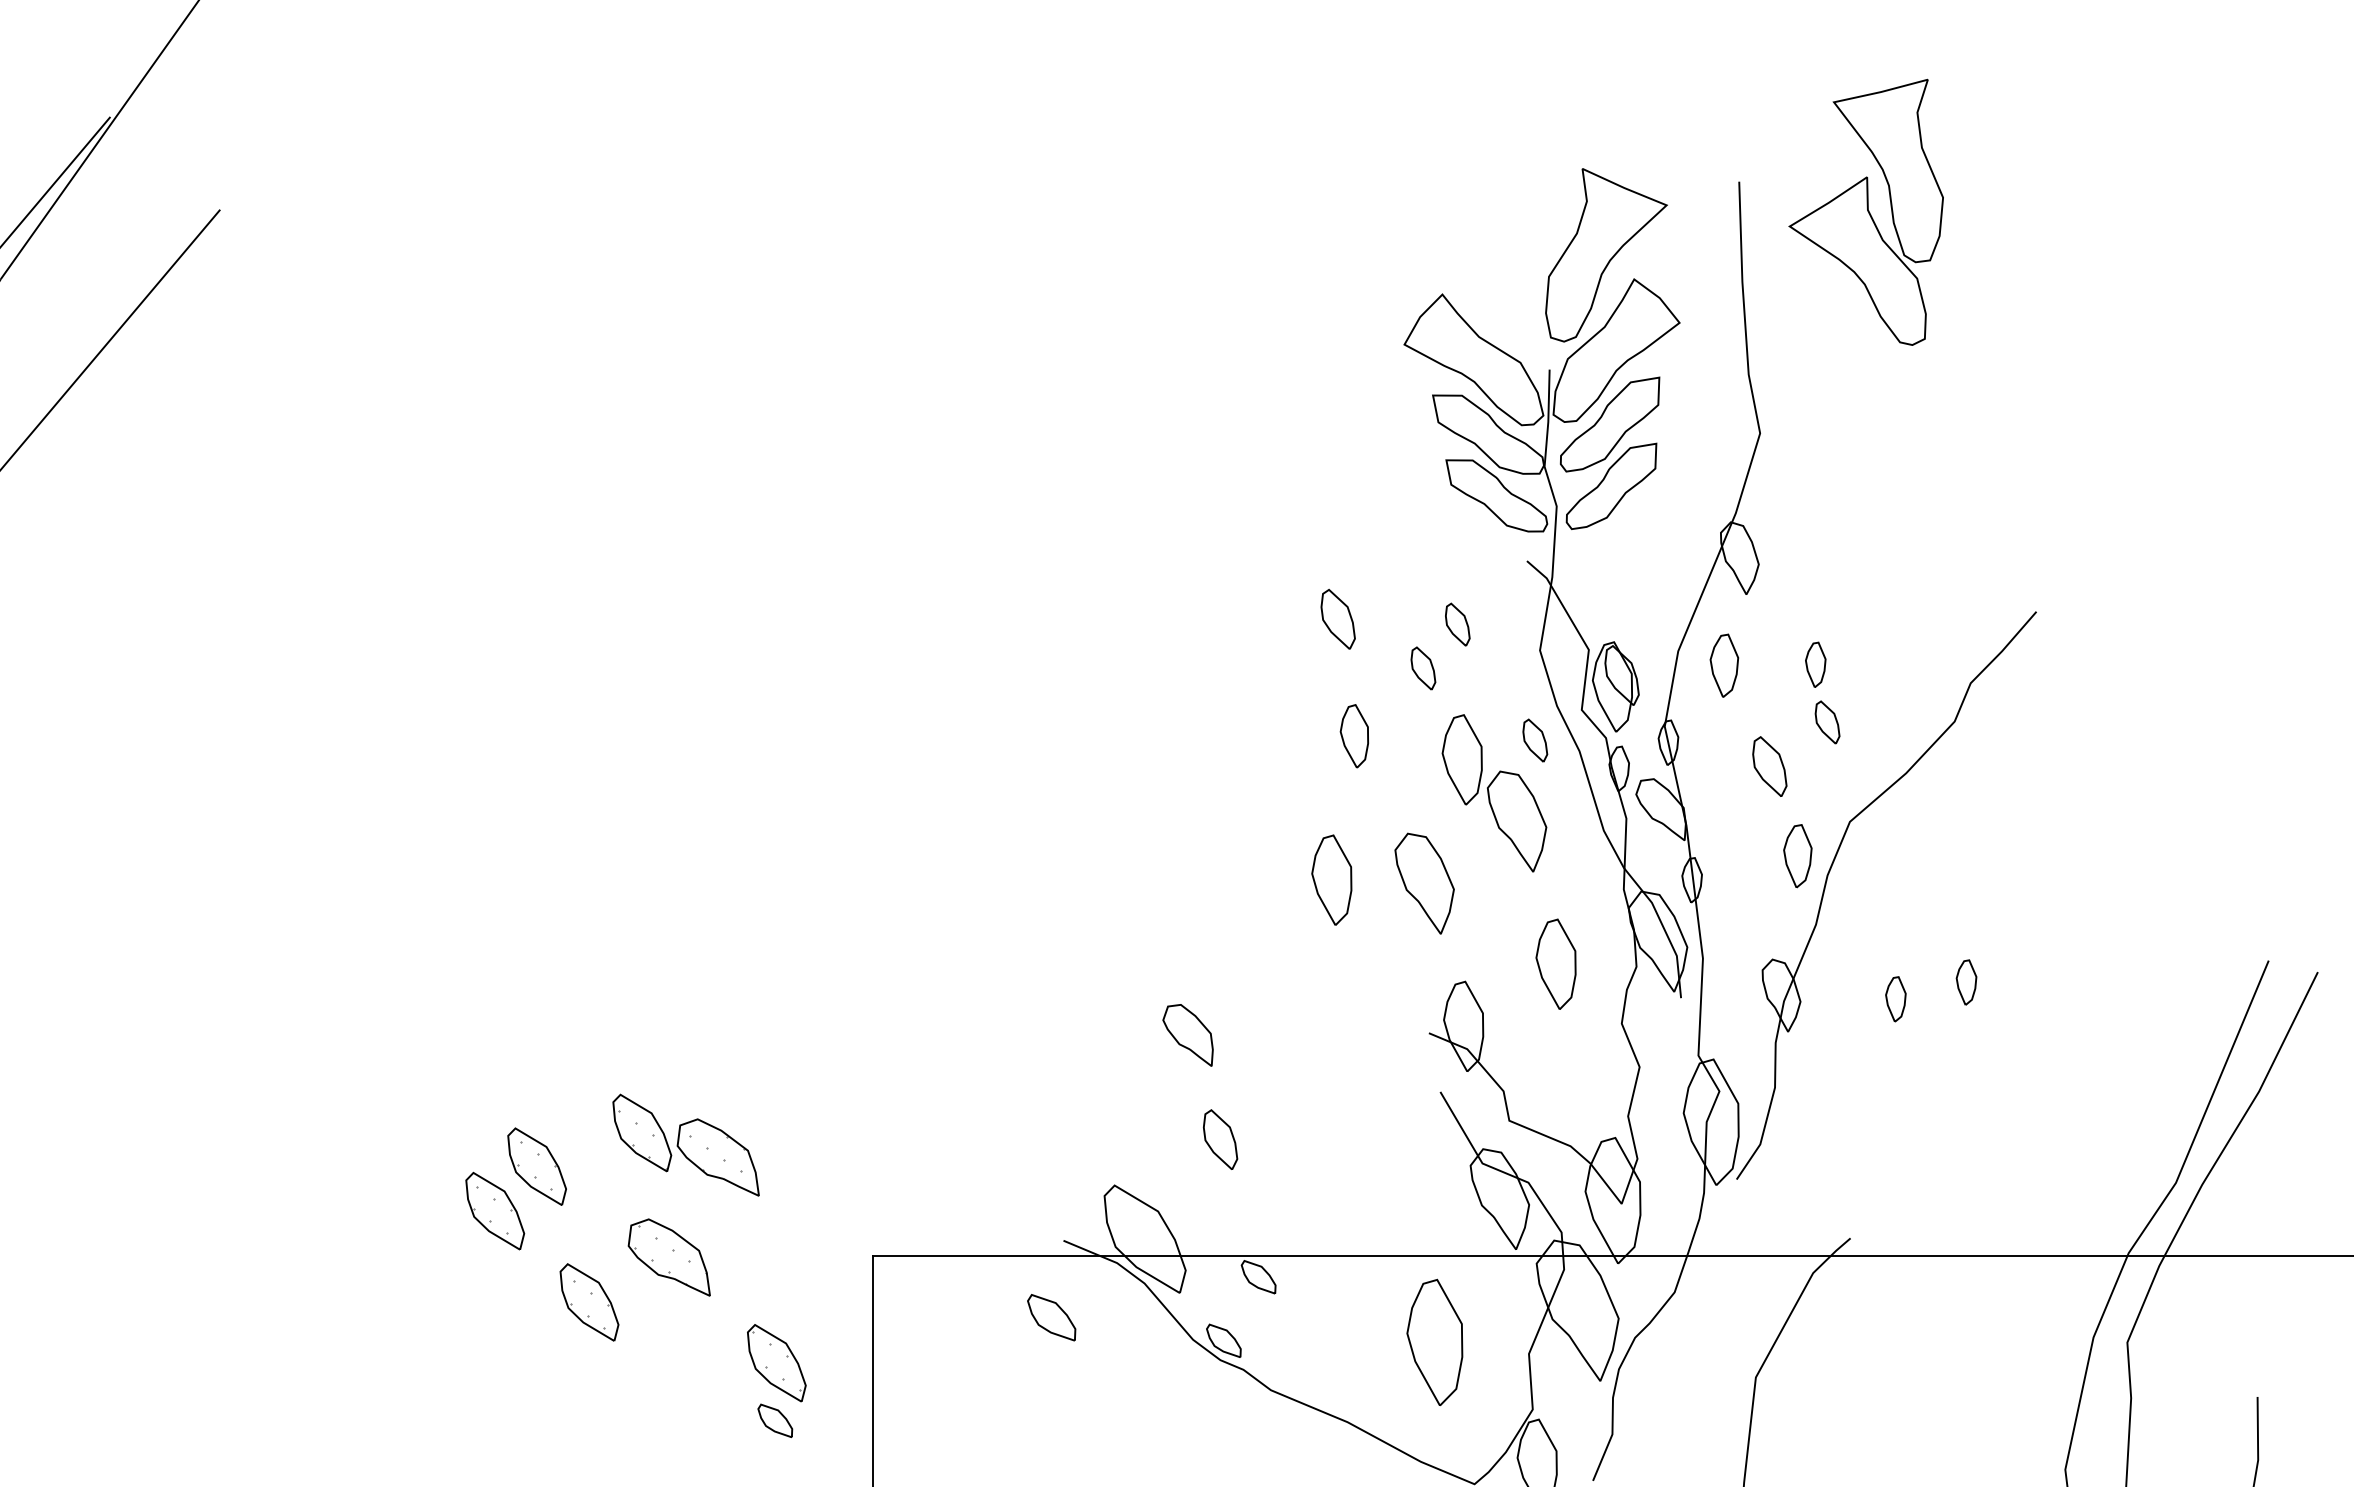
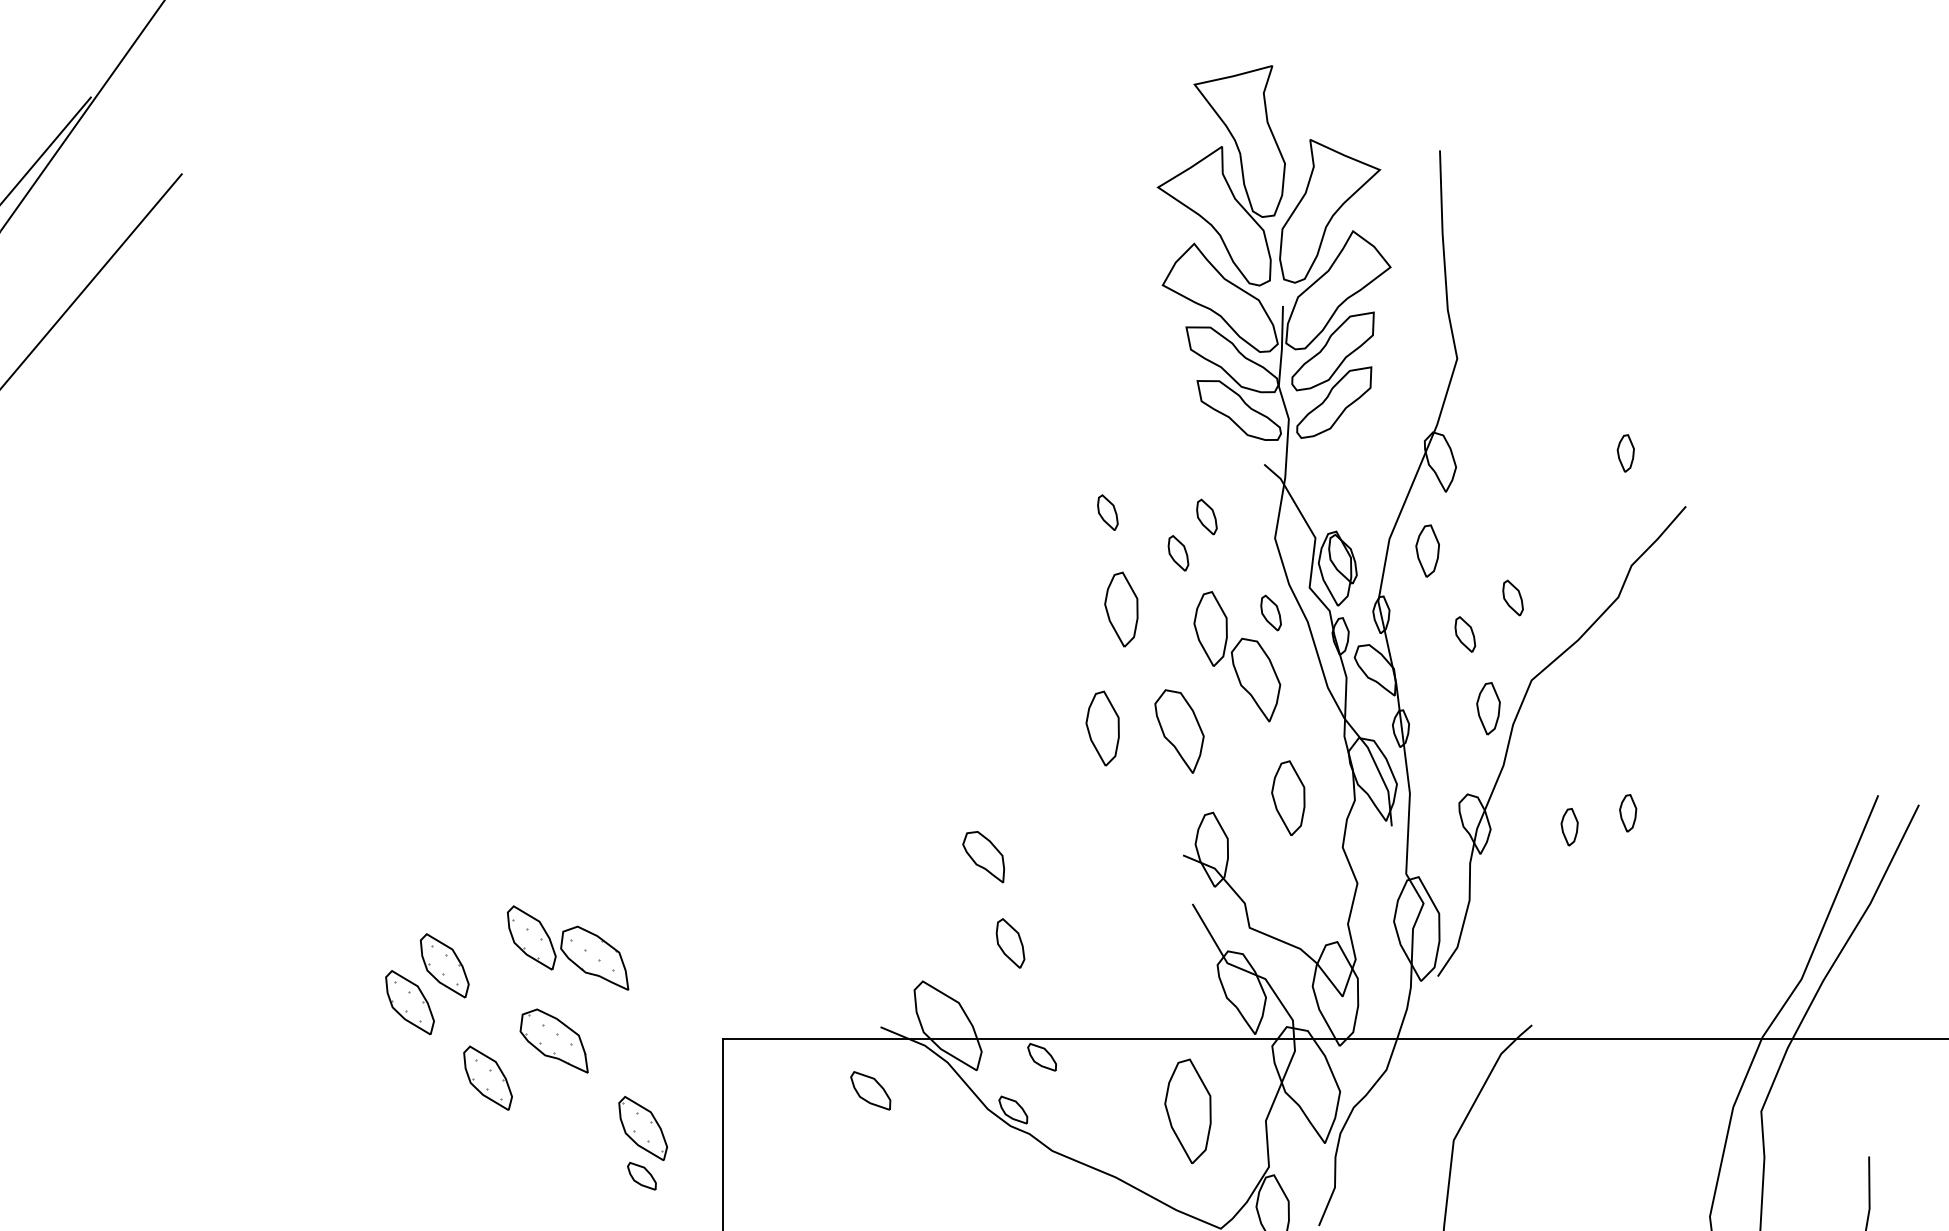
part: (1865, 211) -> (1220, 175), moved
part: (1337, 619) -> (1107, 512), size x0.71
part: (1815, 664) -> (1625, 453), moved
part: (1354, 735) -> (1121, 608), size x1.43
part: (1769, 766) -> (1465, 634), size x0.71

